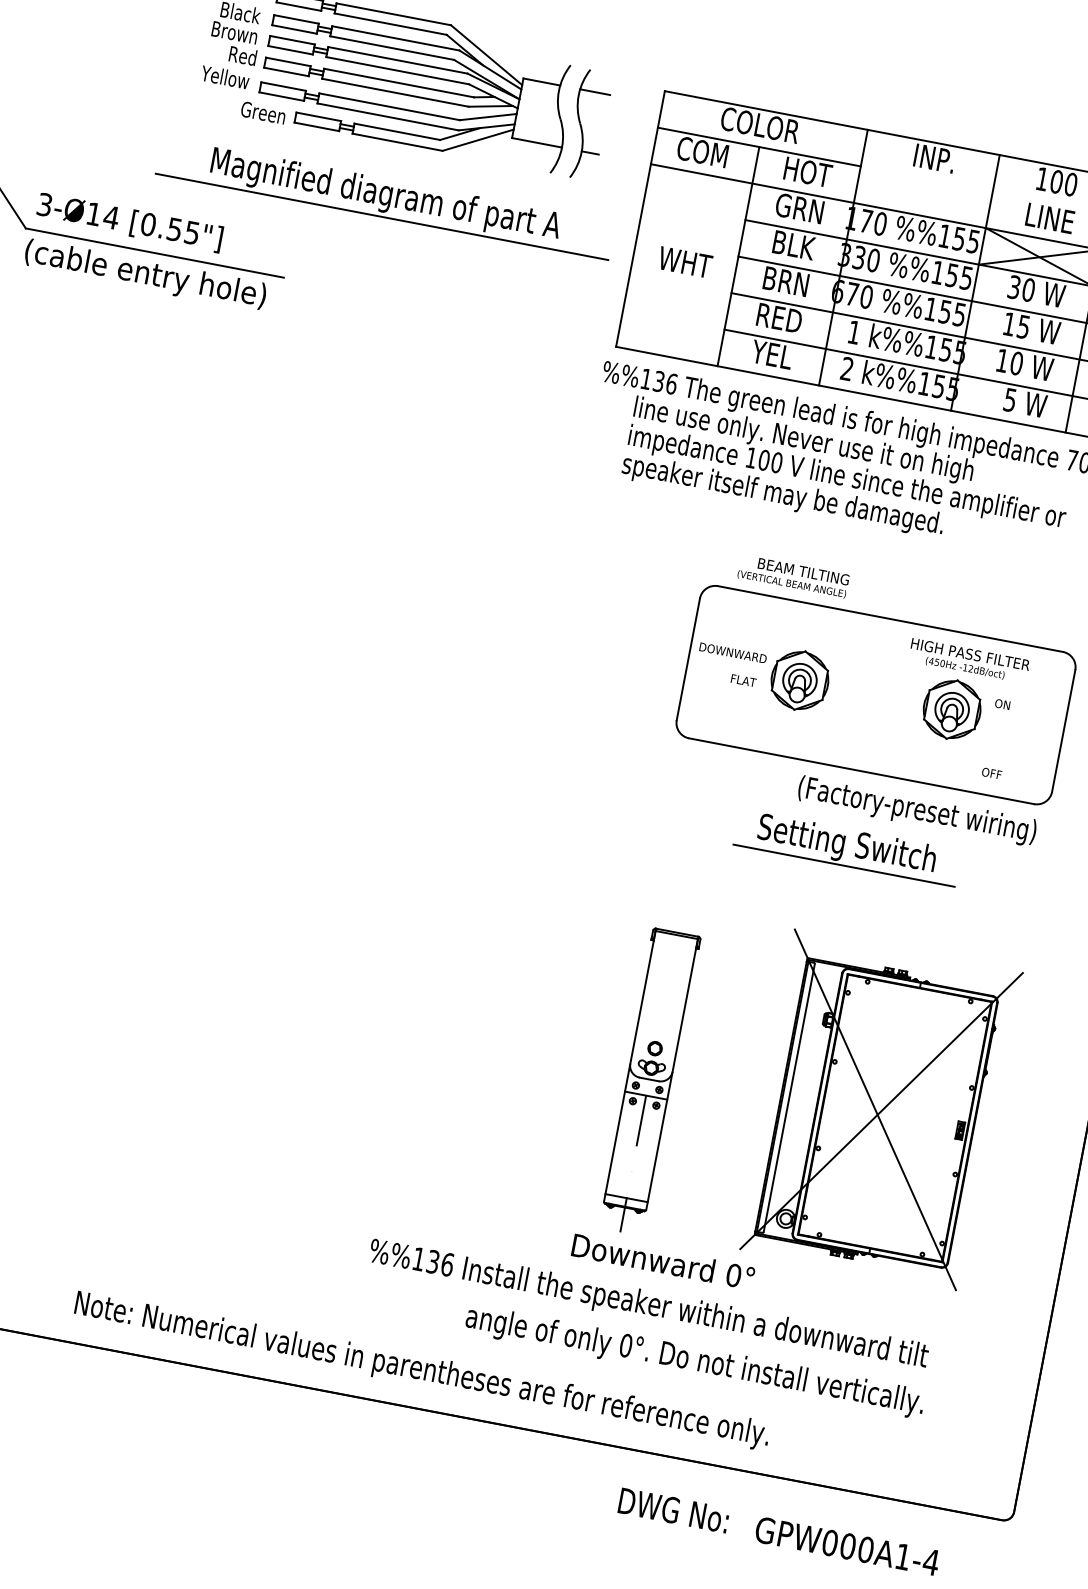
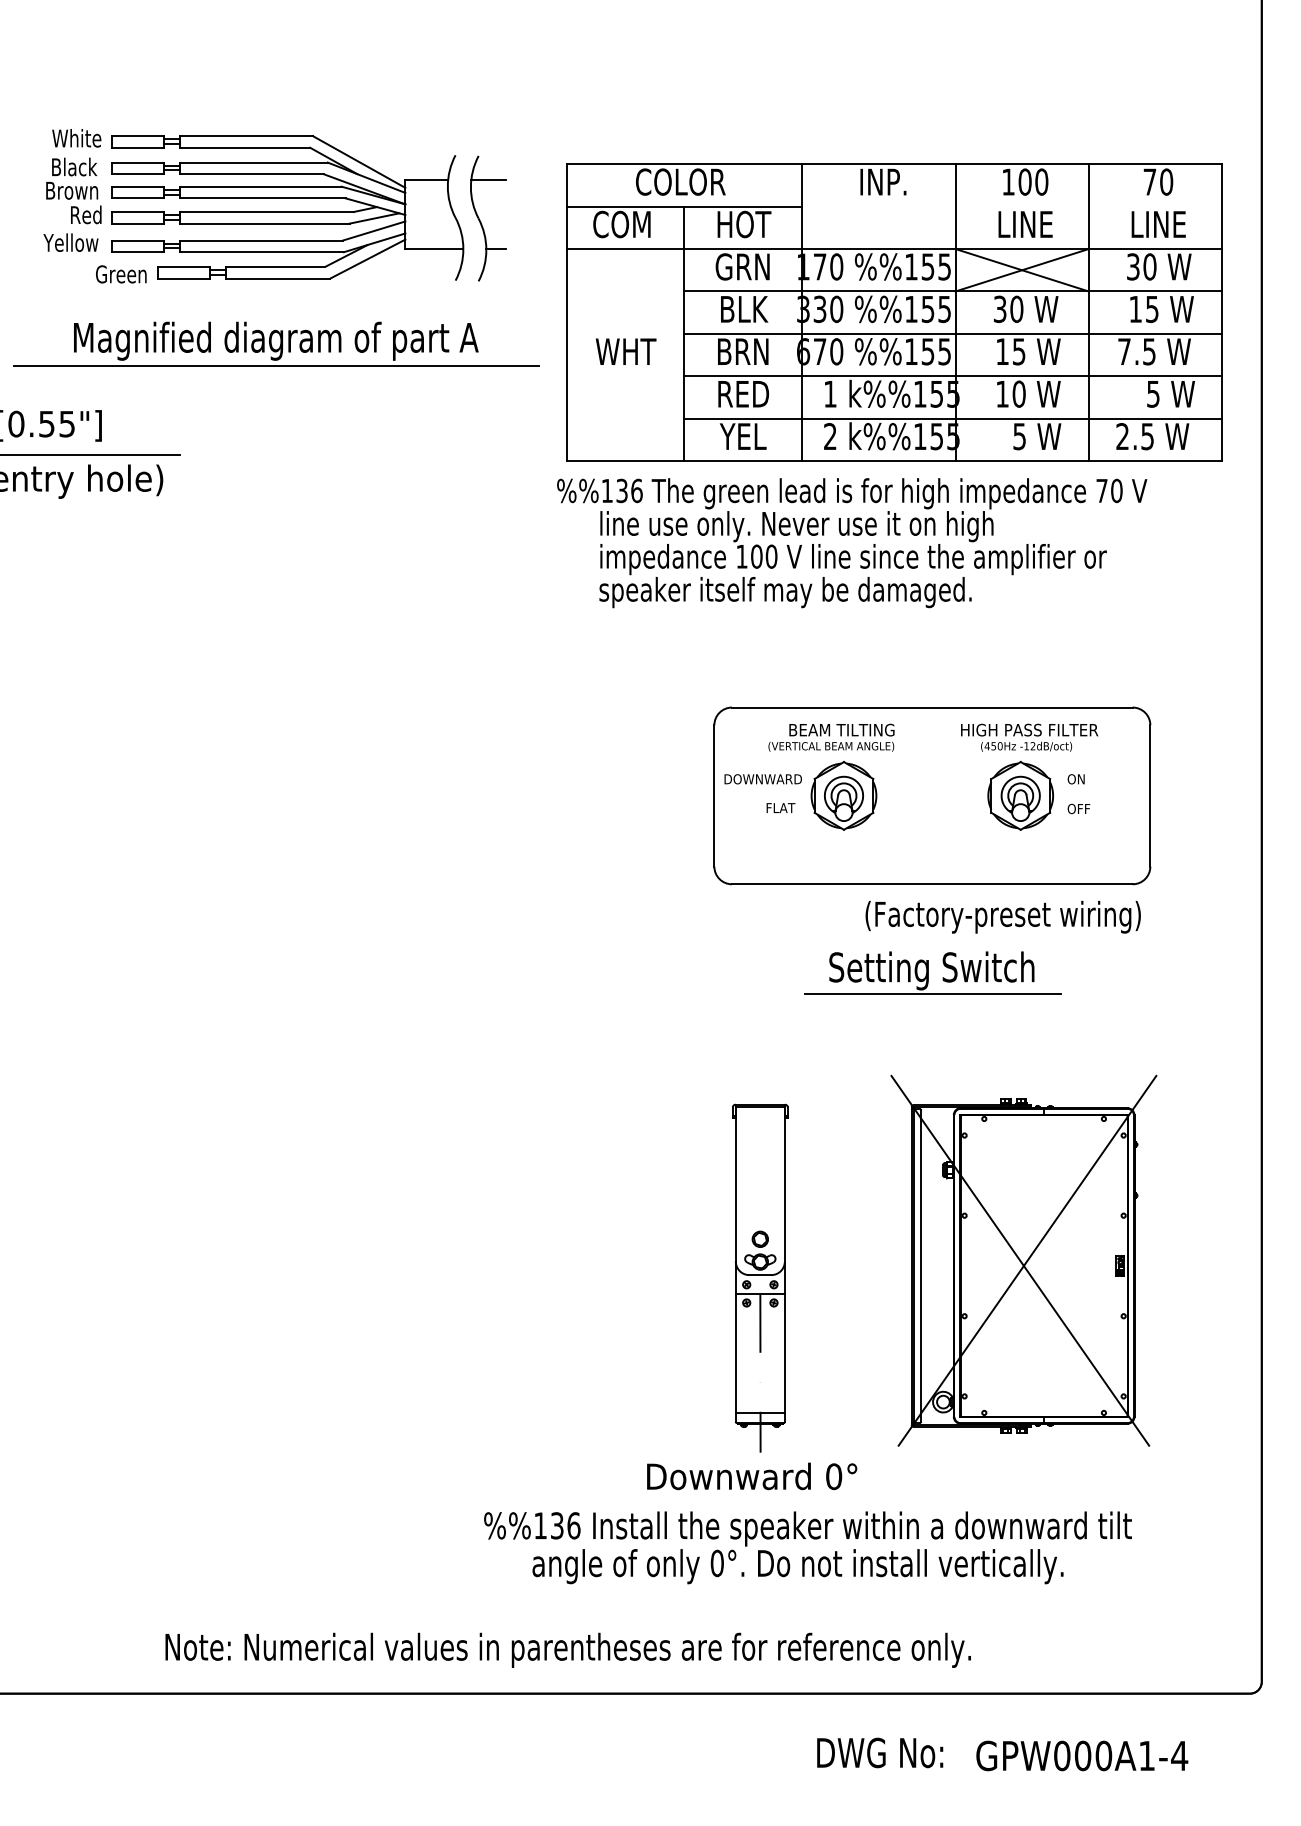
text: (793, 576) -> (831, 737), moved
text: (991, 773) -> (1078, 808), moved
text: (663, 1261) -> (752, 1476), moved
text: (694, 1361) -> (797, 1566), moved

